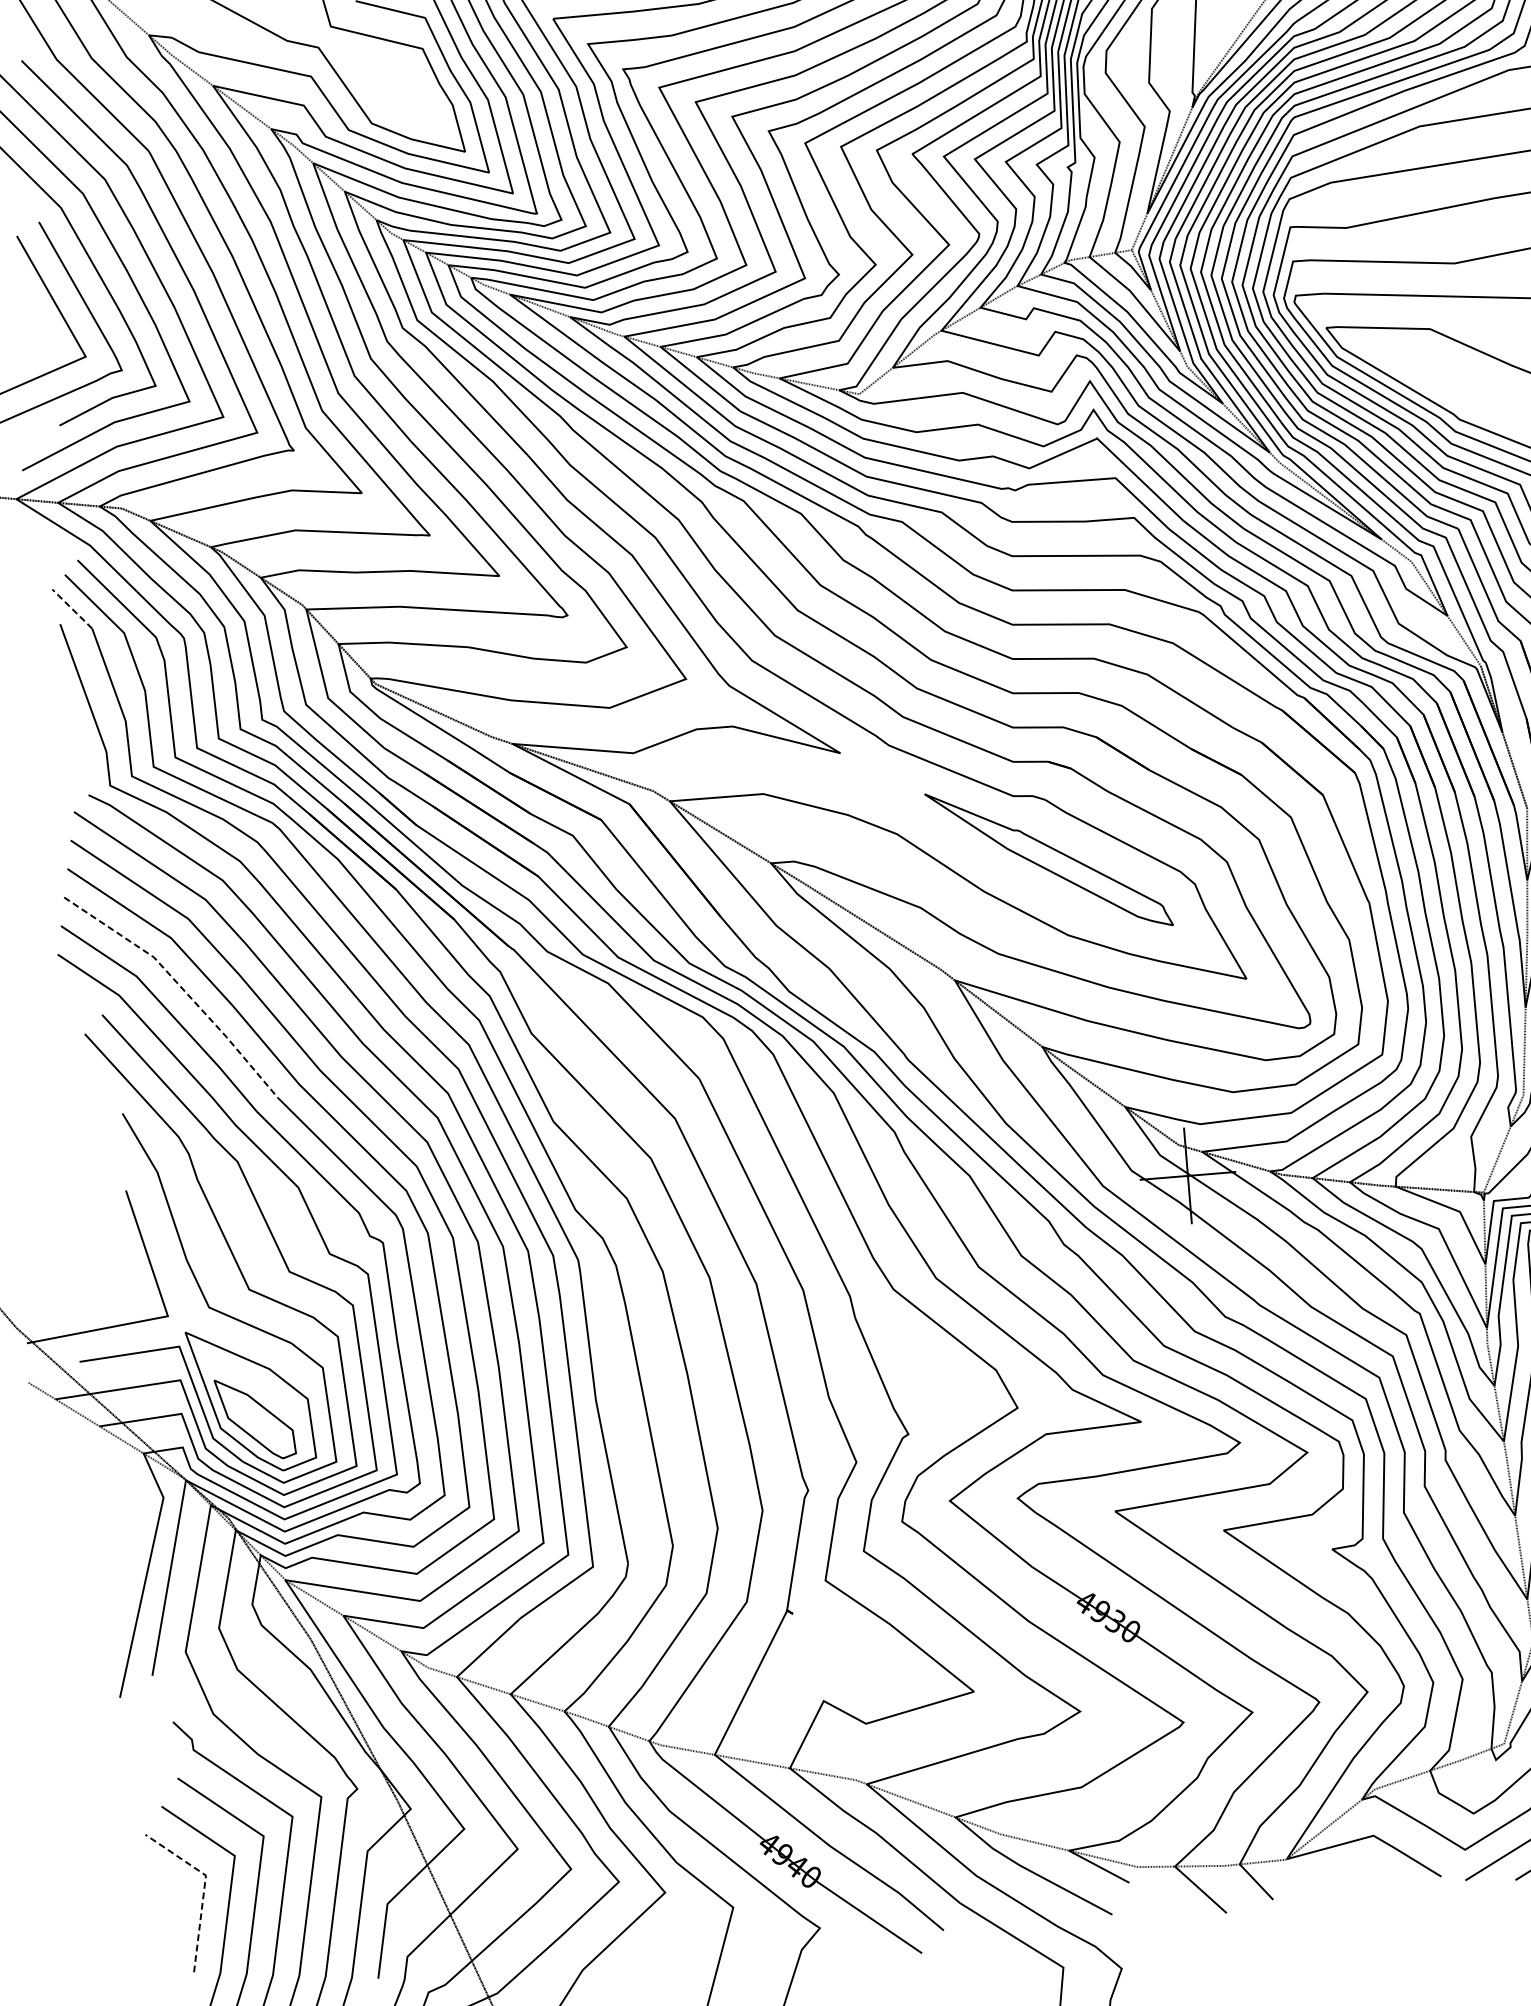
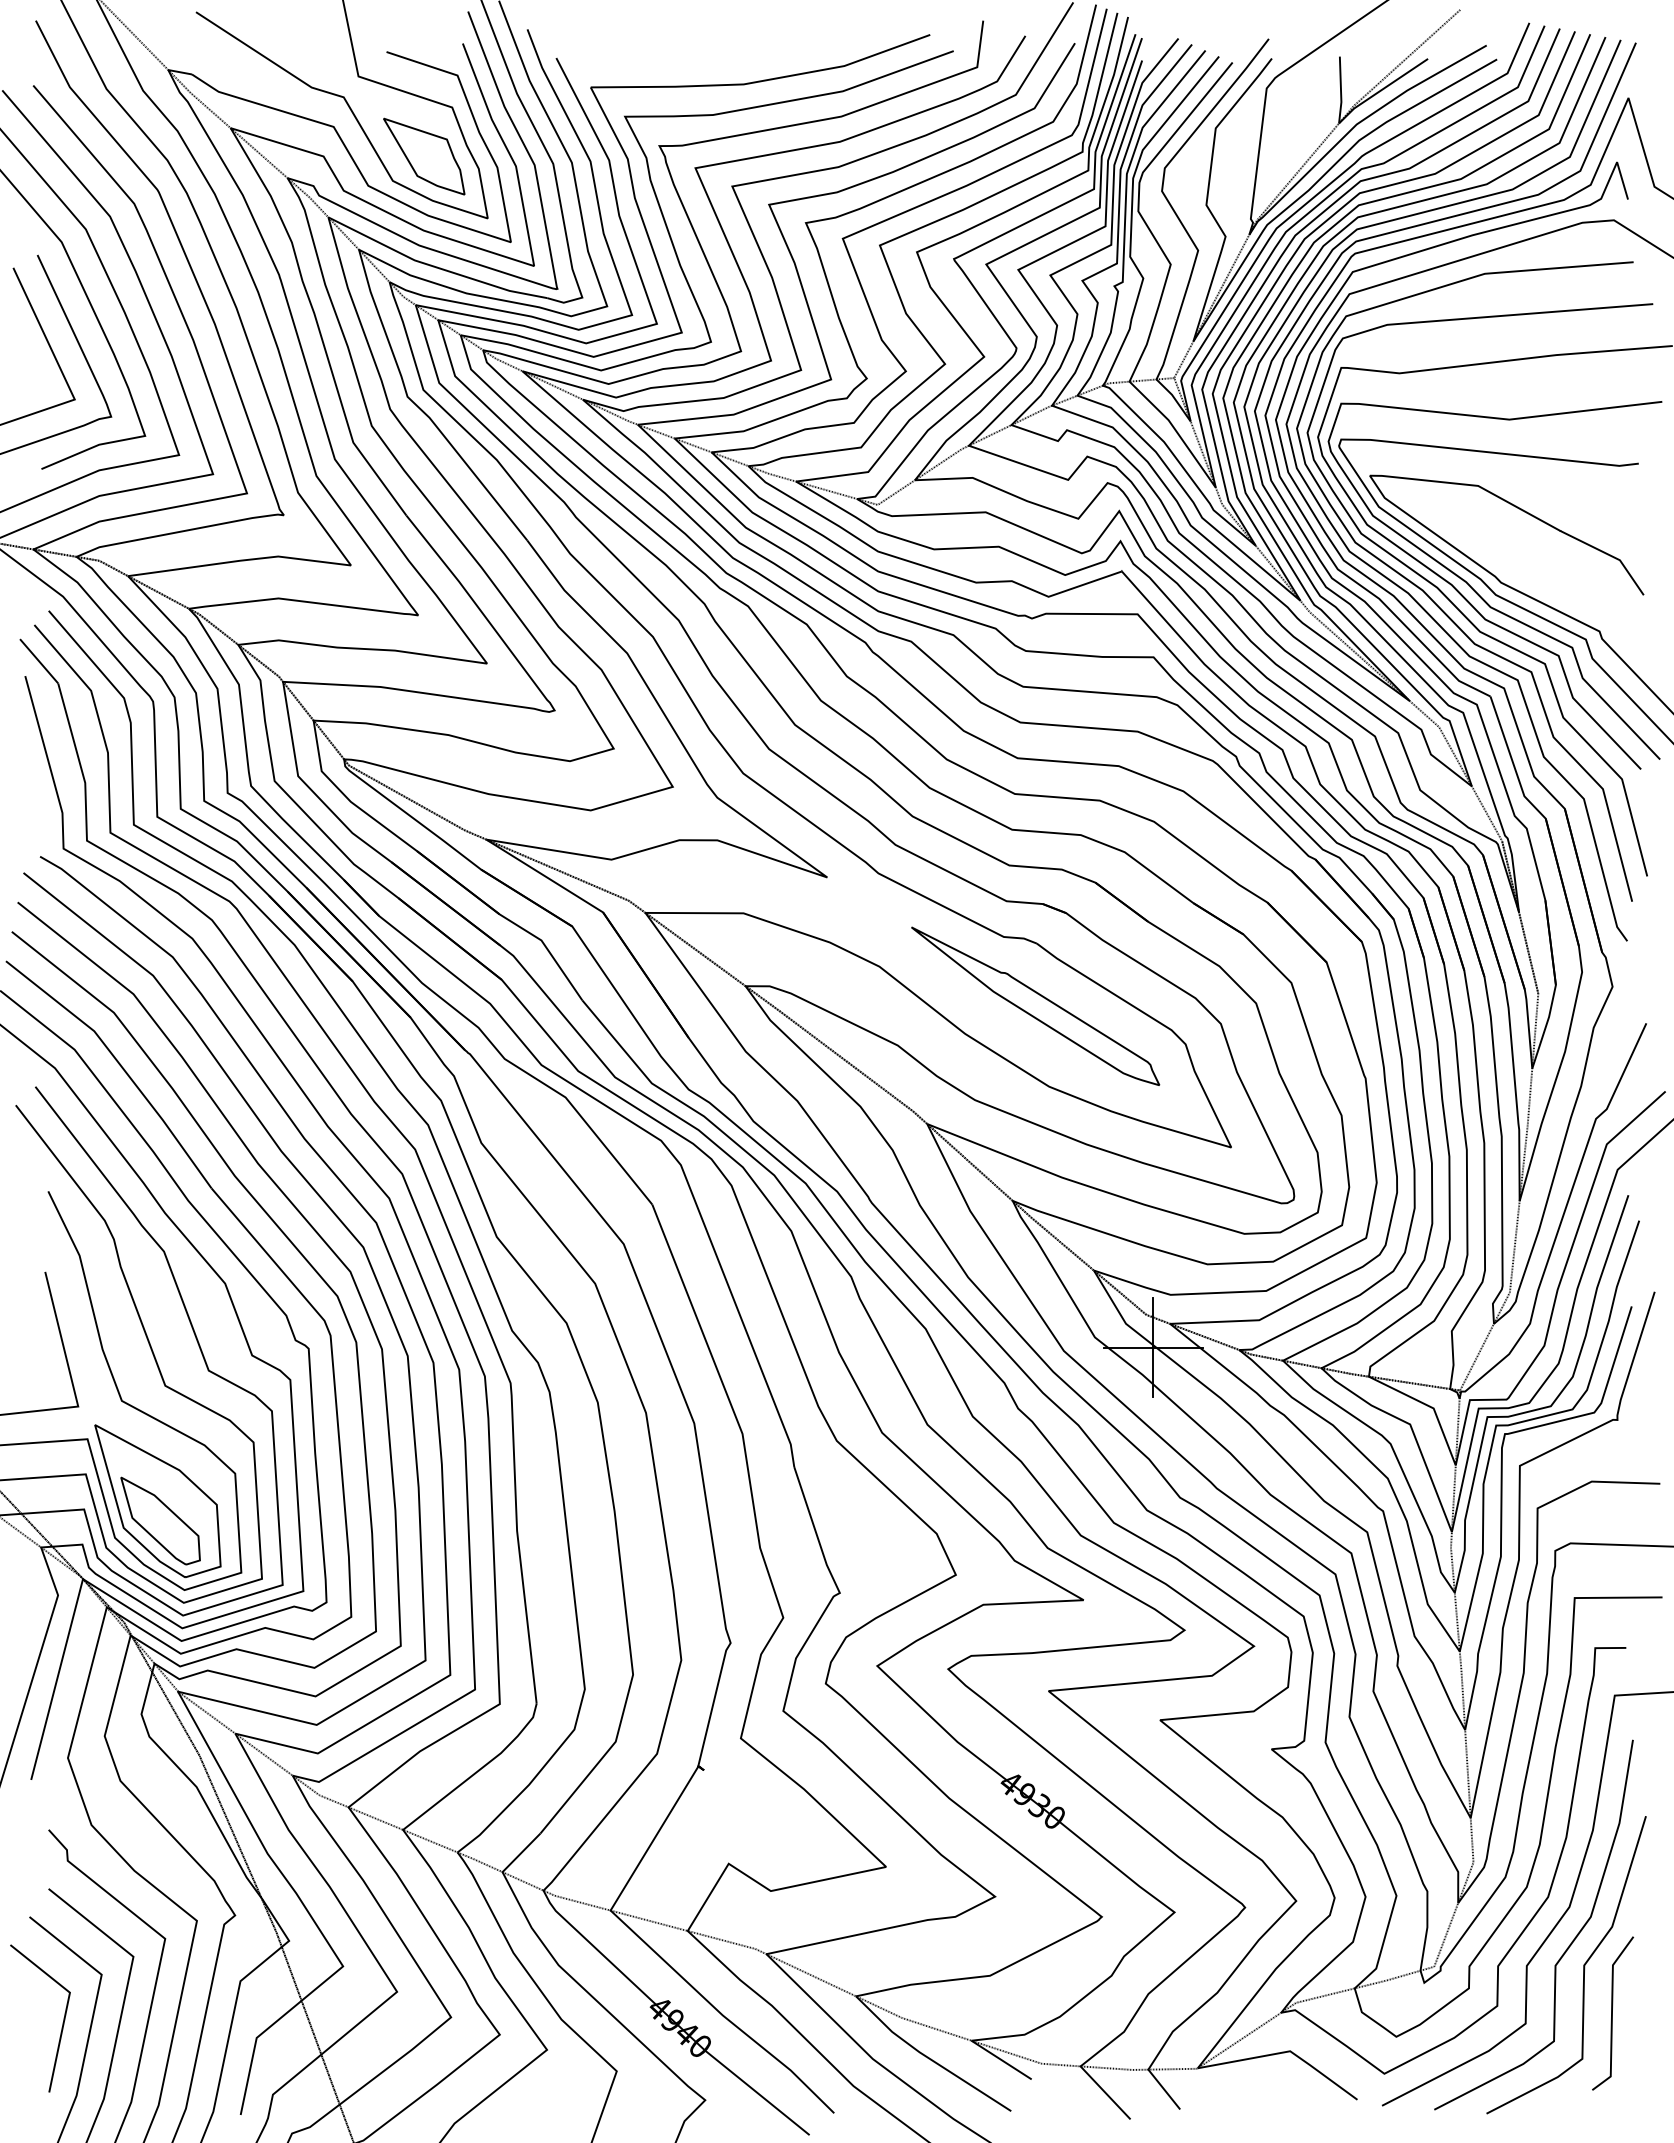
part: (400, 97) -> (424, 156), added
line: (71, 608) -> (38, 660), dashed -> solid
line: (180, 987) -> (119, 1064), dashed -> solid
line: (204, 1886) -> (67, 2004), dashed -> solid

